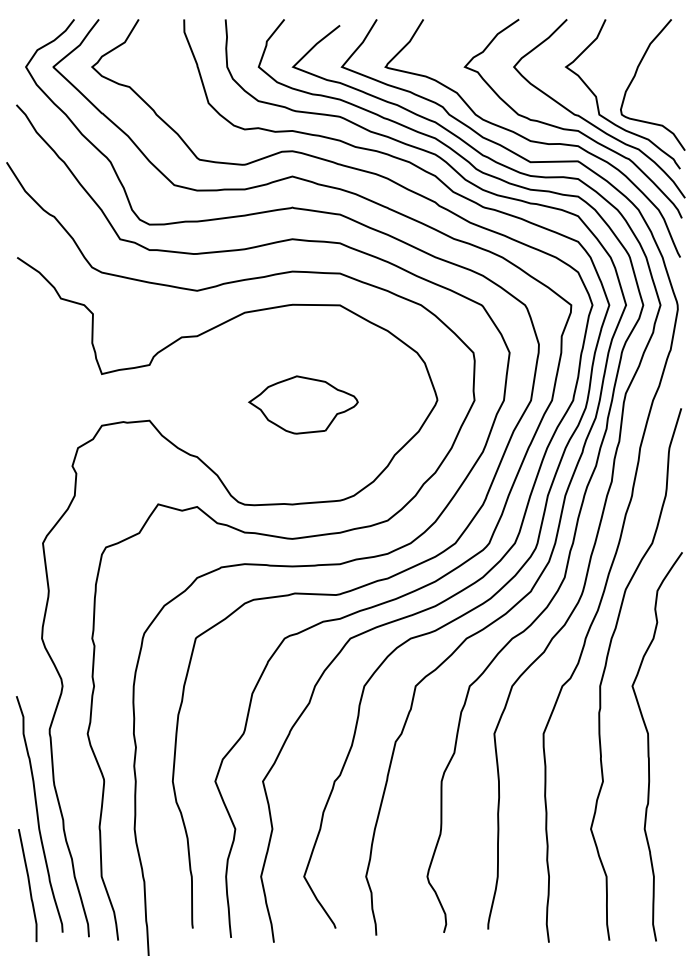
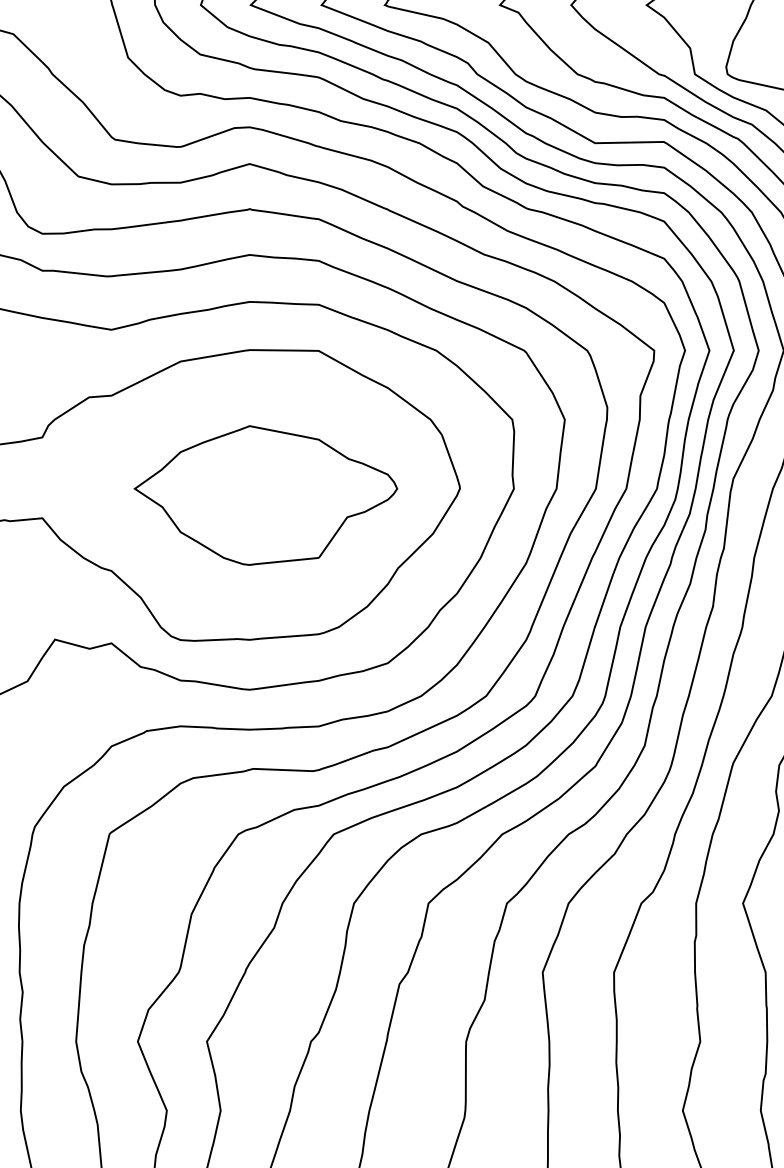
part: (303, 404) -> (265, 494), size x1.67

